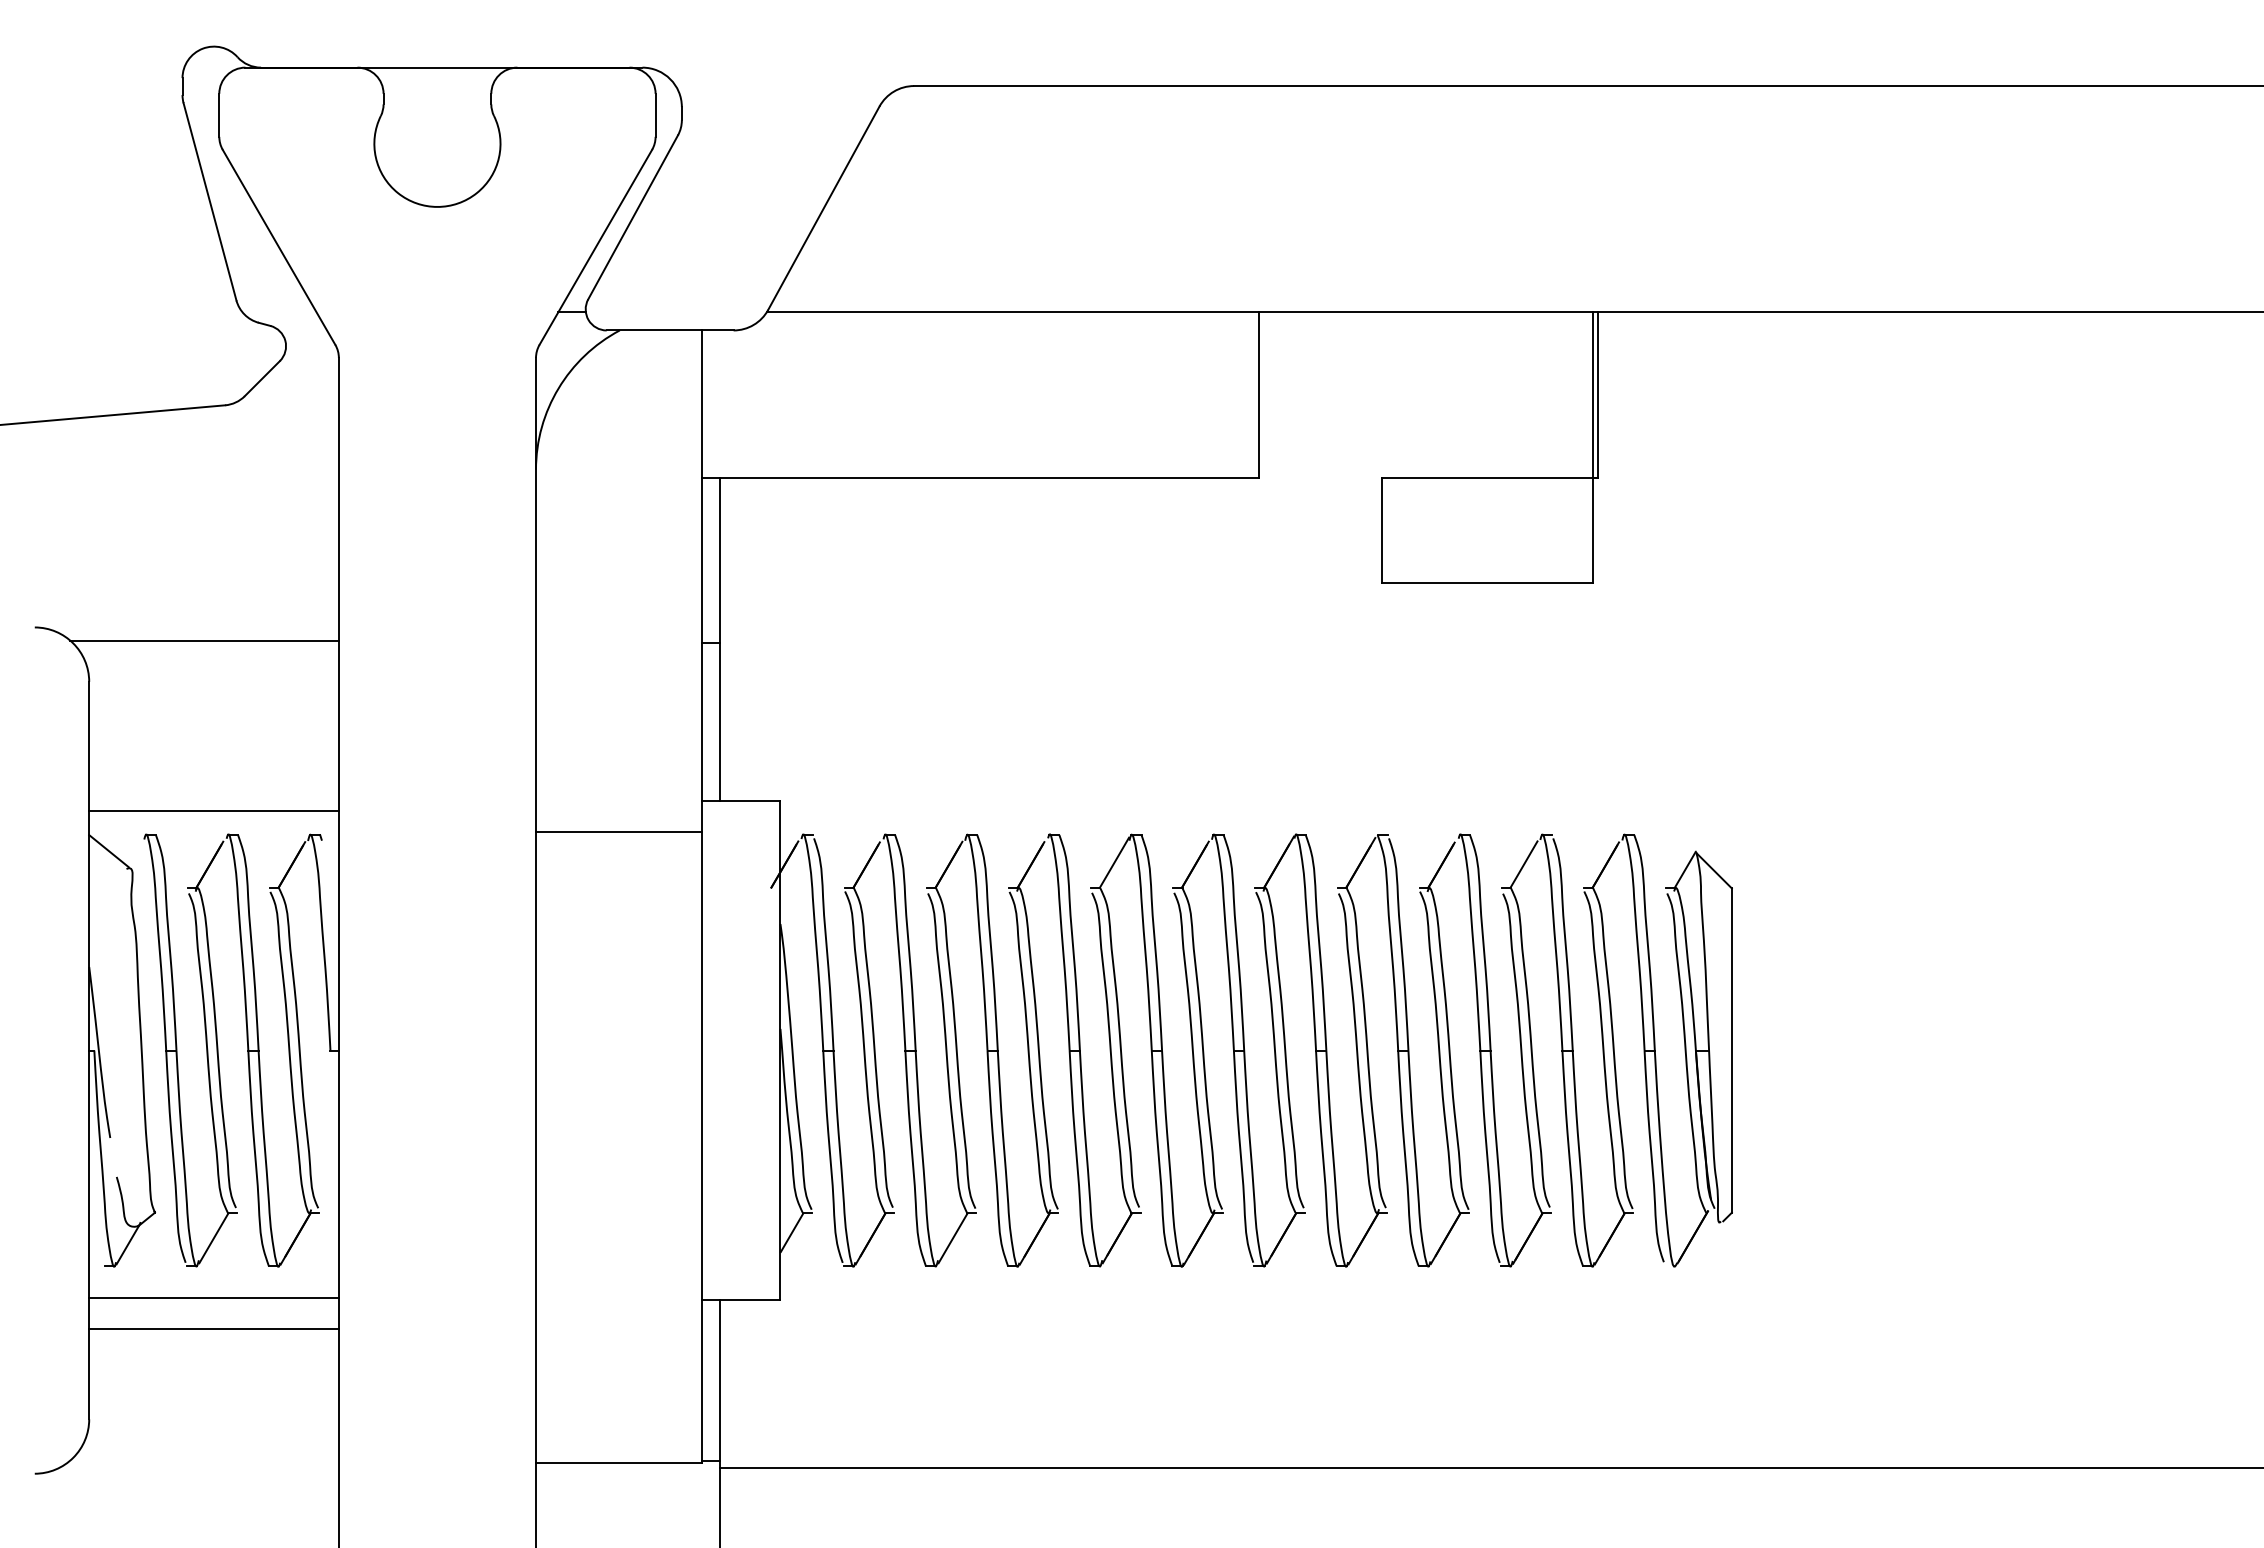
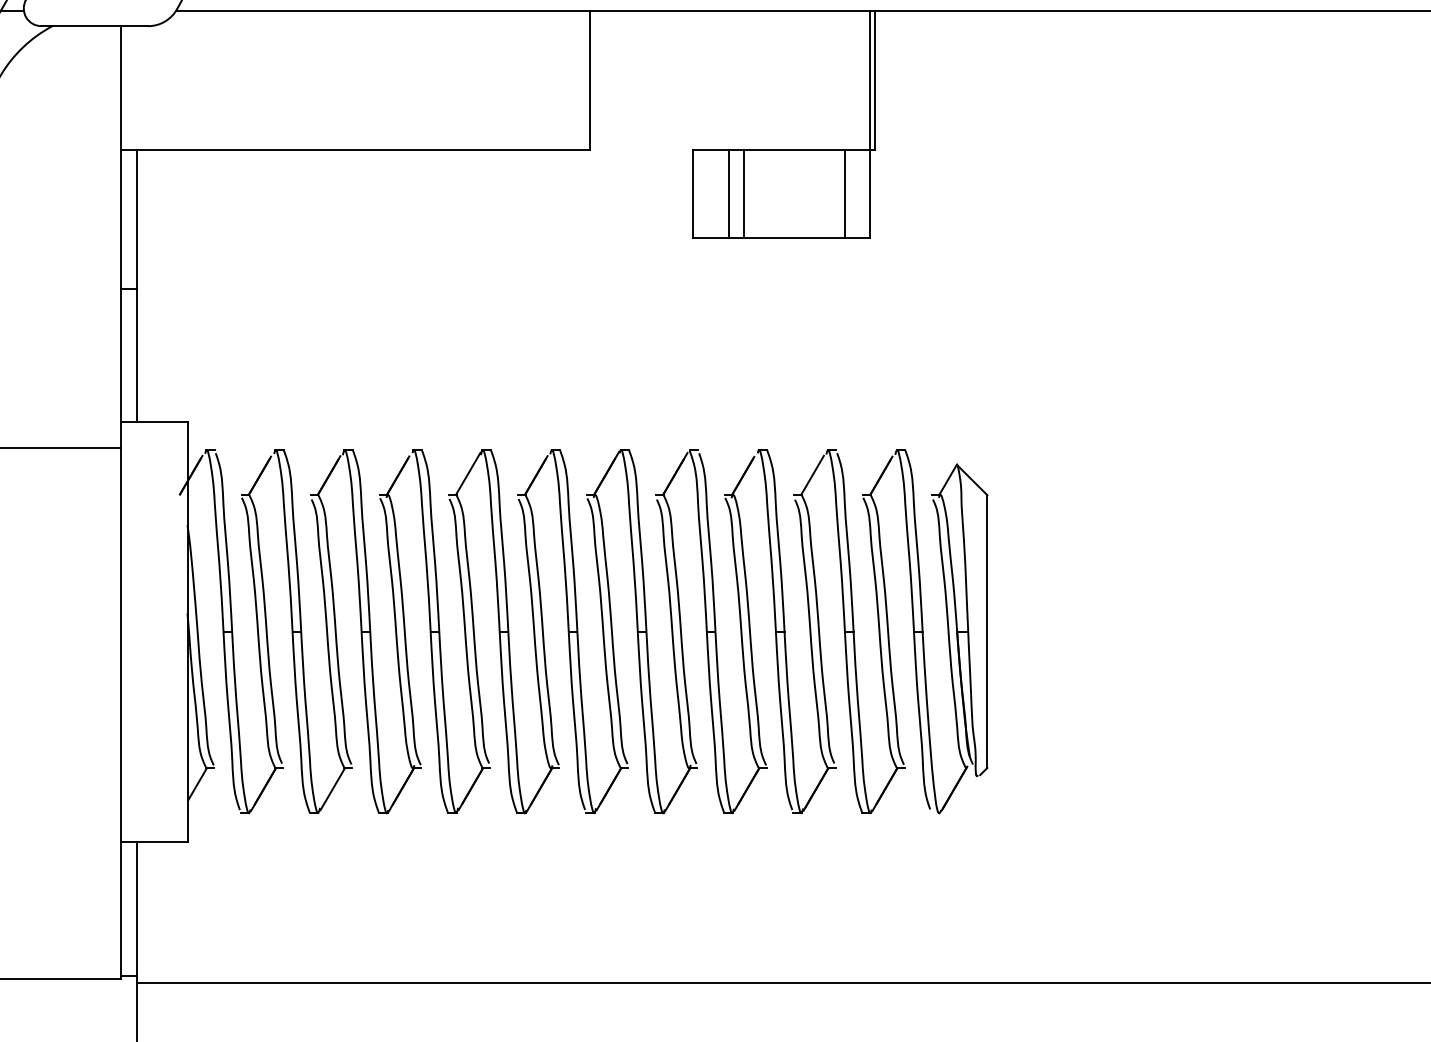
line: (1424, 529) -> (728, 193), added
line: (1441, 529) -> (743, 193), added
line: (1562, 529) -> (844, 193), added

